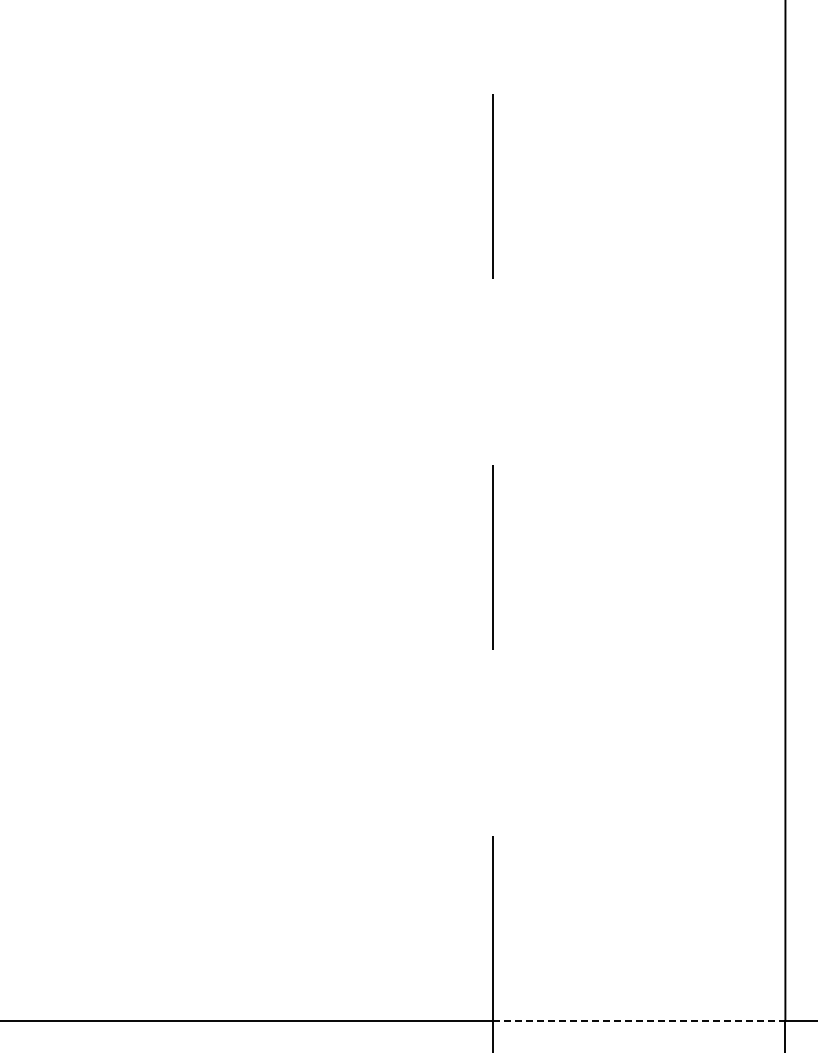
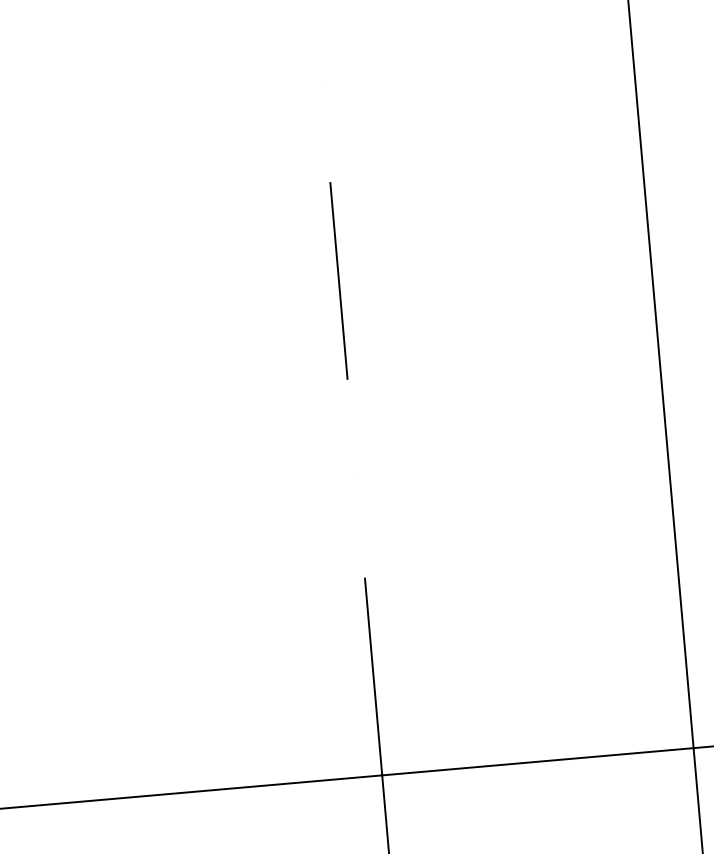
line: (639, 1021) -> (538, 762), dashed -> solid

